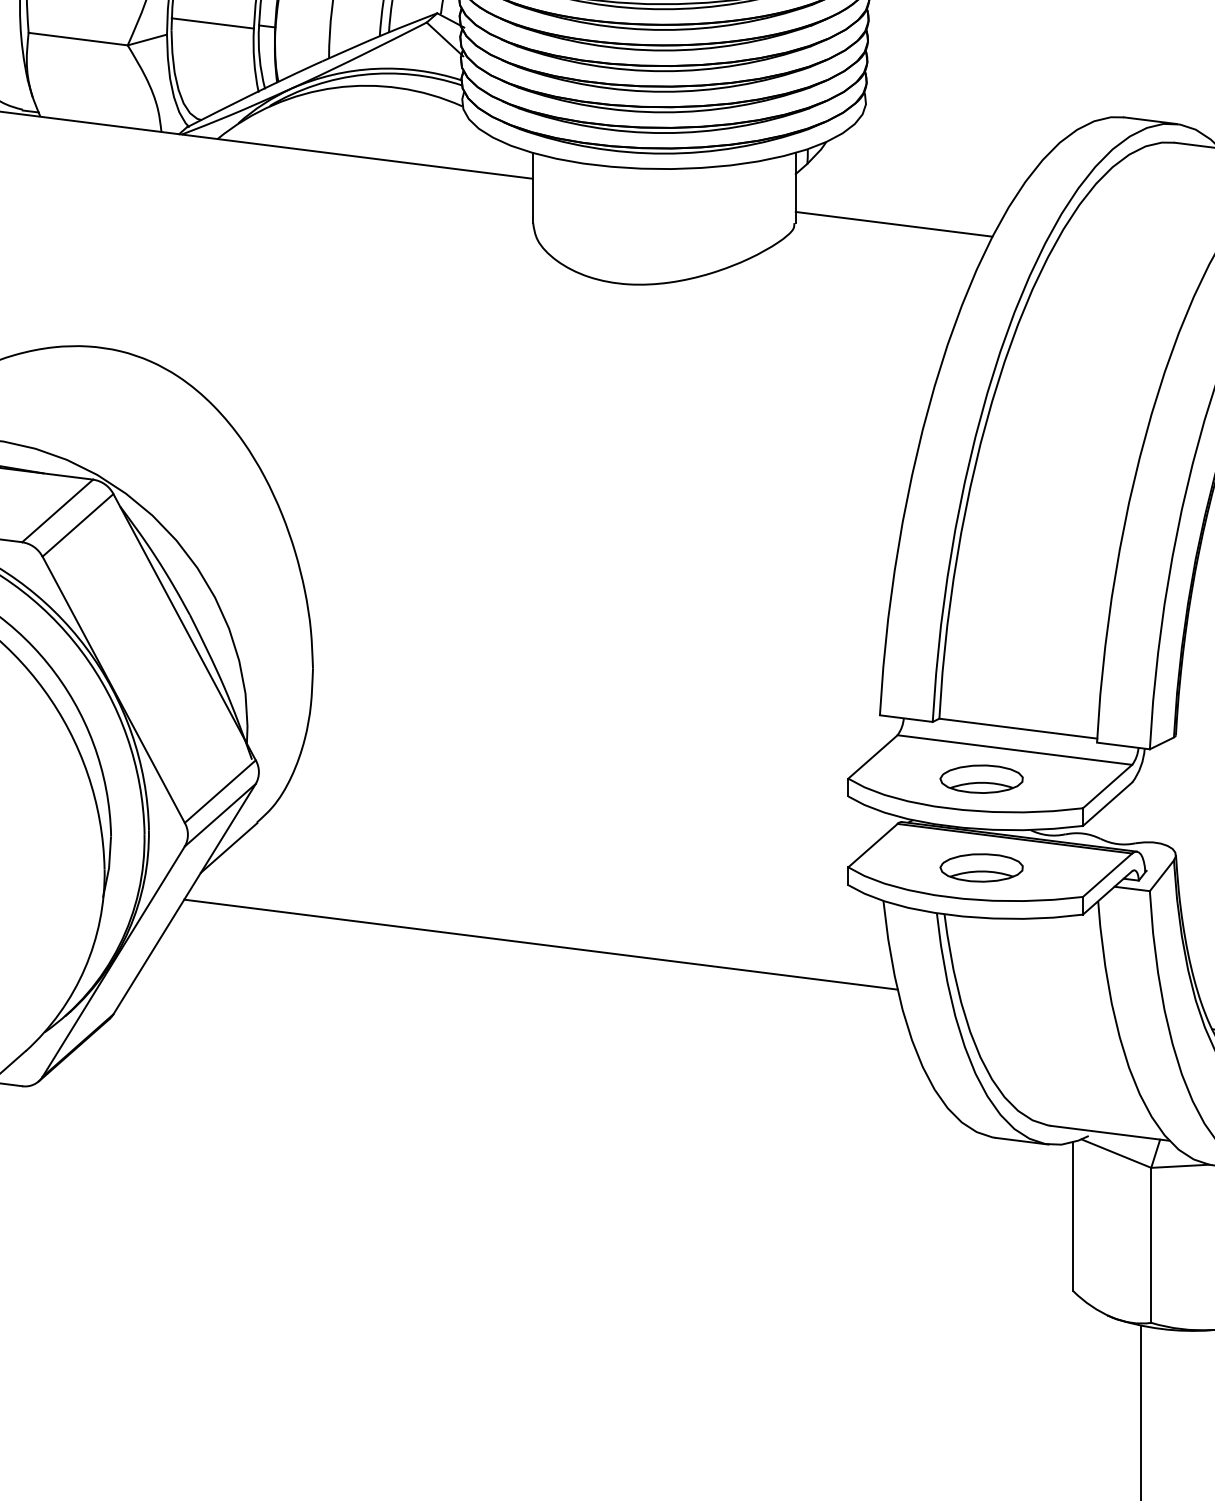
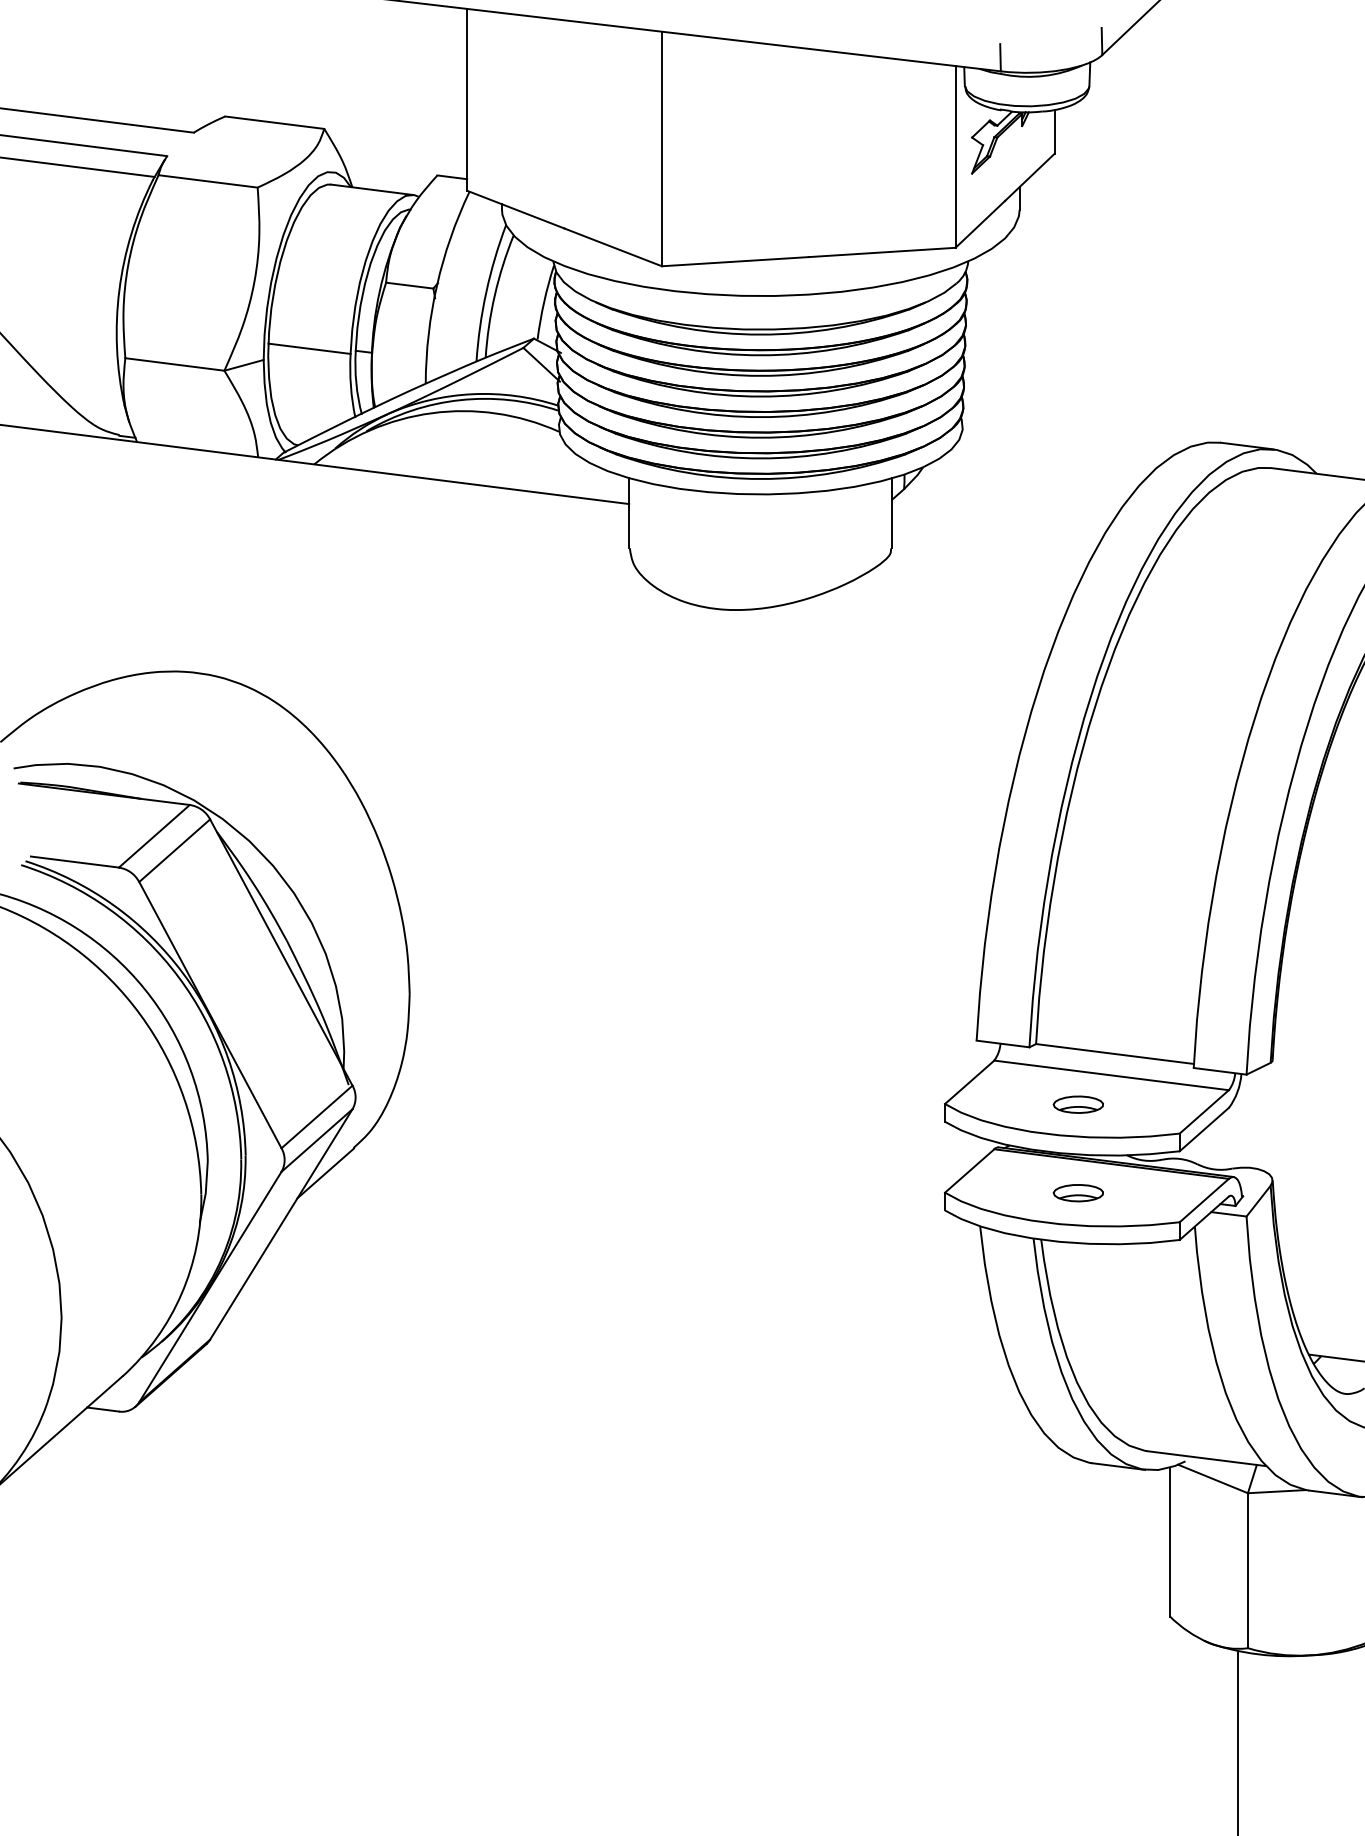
line: (893, 224) -> (990, 549), removed
part: (981, 779) -> (1078, 1104), size x0.6
part: (981, 867) -> (1078, 1192), size x0.6
line: (540, 944) -> (637, 1269), removed

